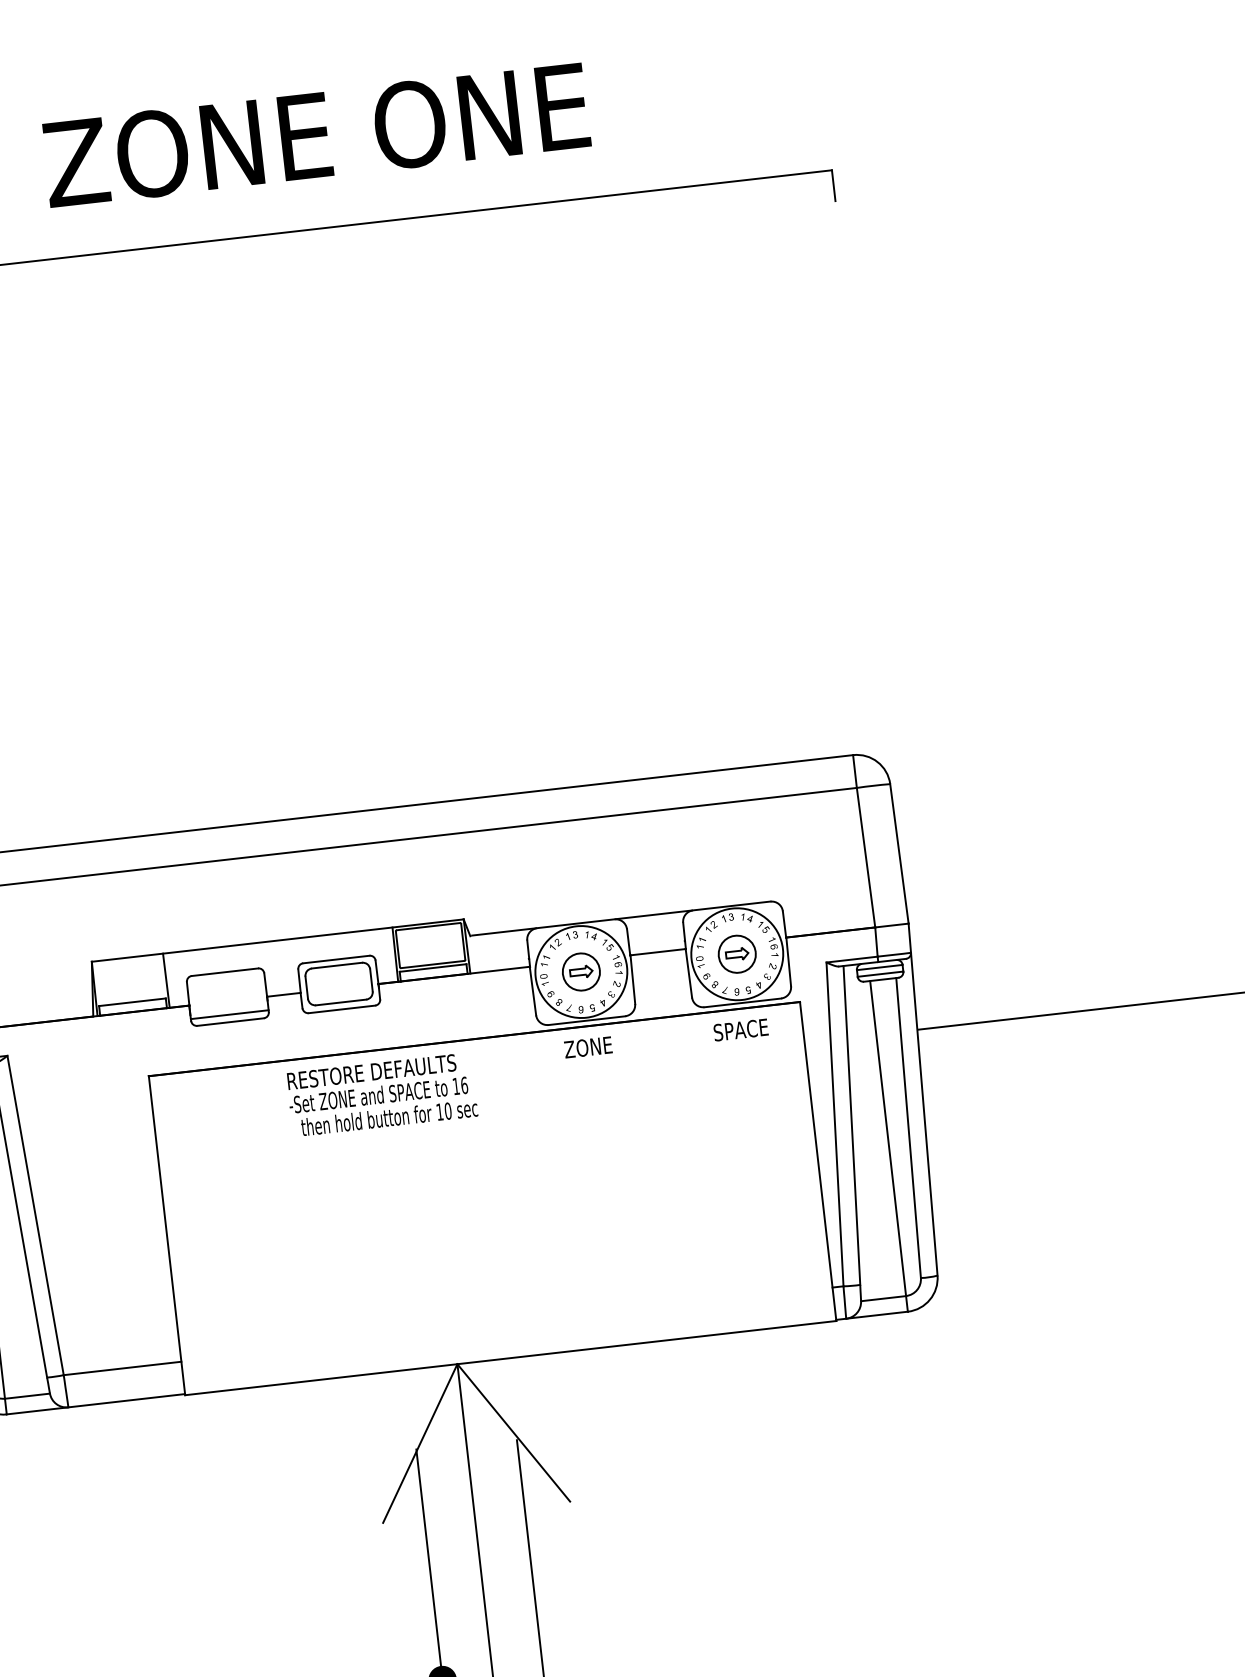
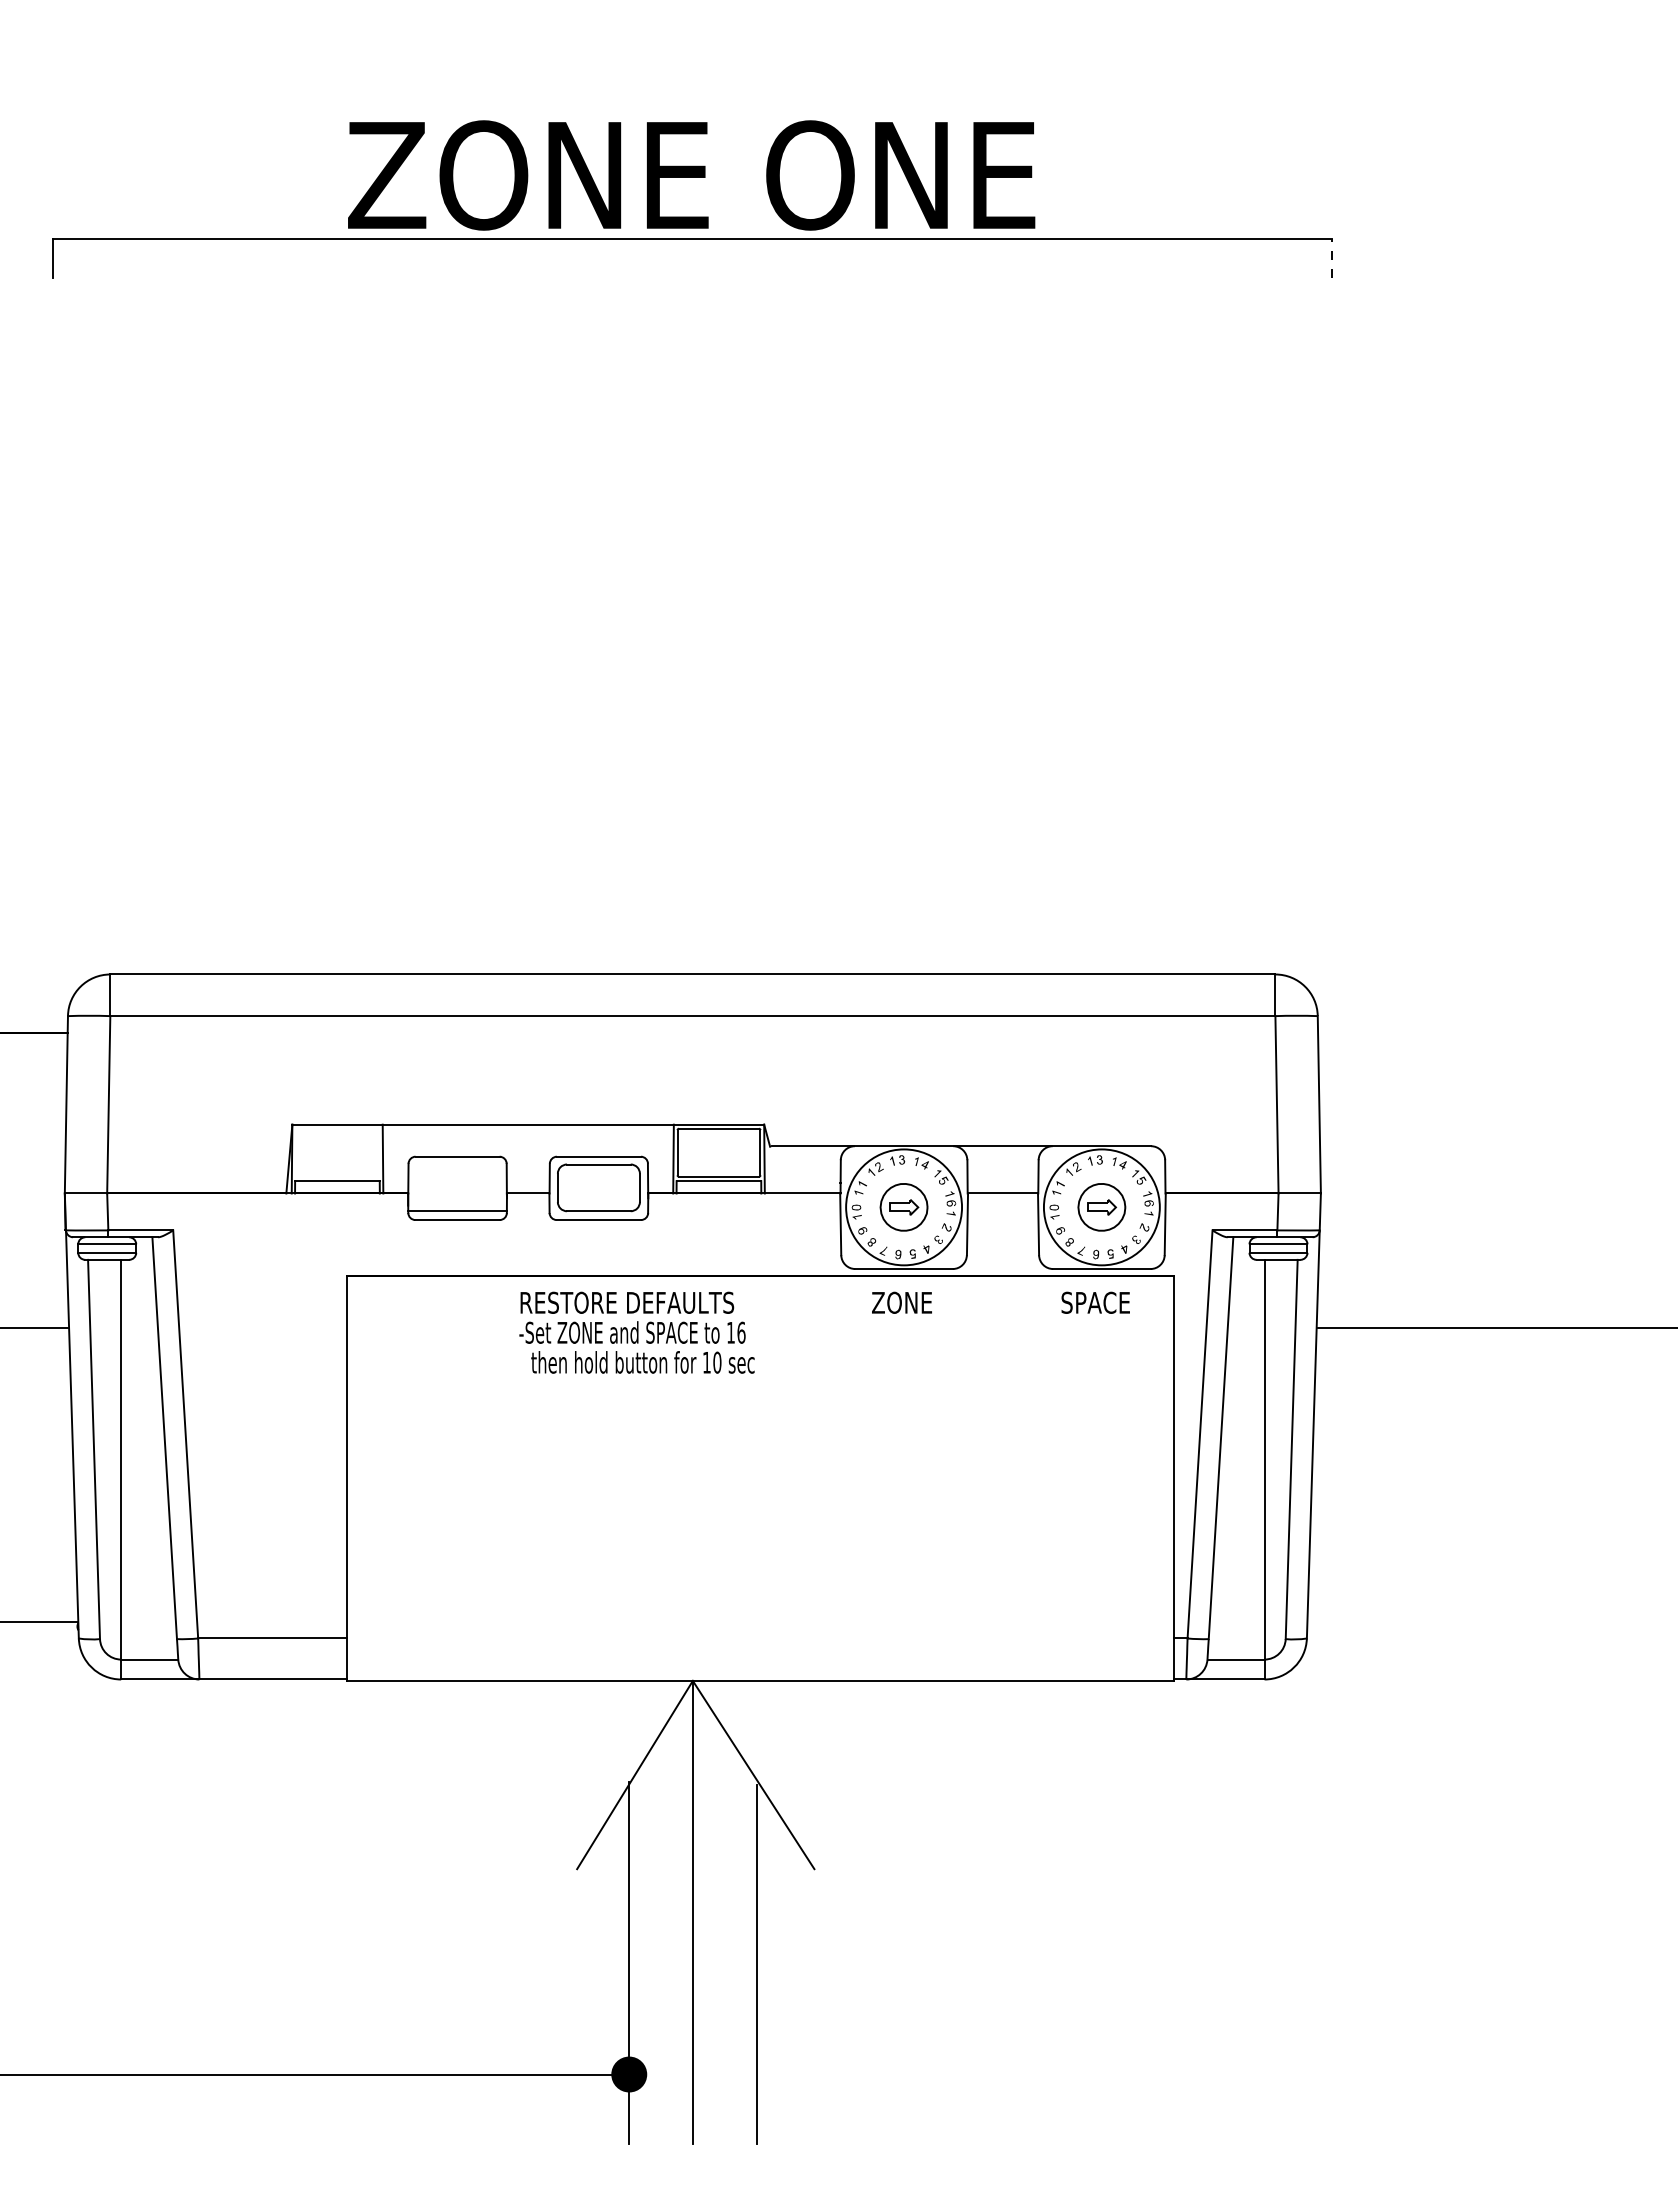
text: (316, 135) -> (691, 175), moved
line: (833, 185) -> (1332, 258), solid -> dashed

